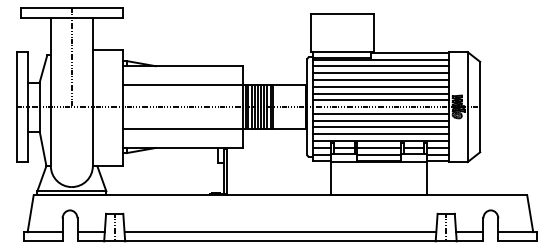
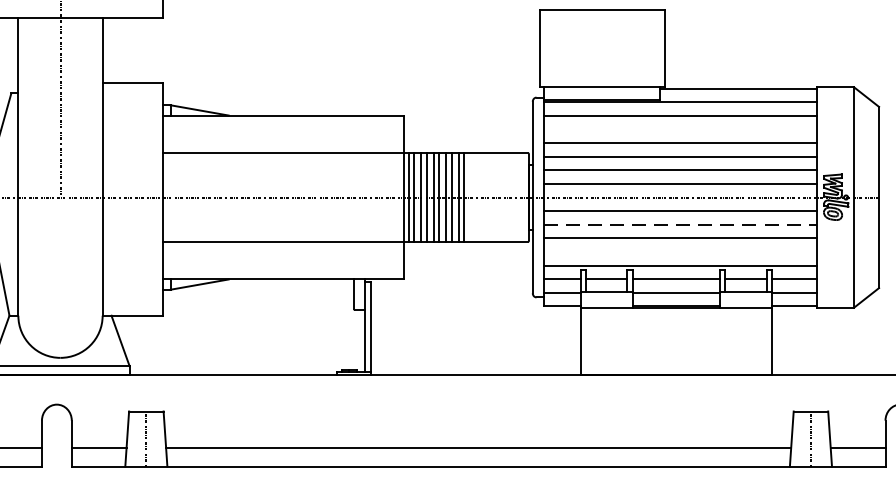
line: (381, 73) -> (681, 130), removed
line: (381, 120) -> (681, 224), solid -> dashed
line: (381, 134) -> (681, 252), removed

